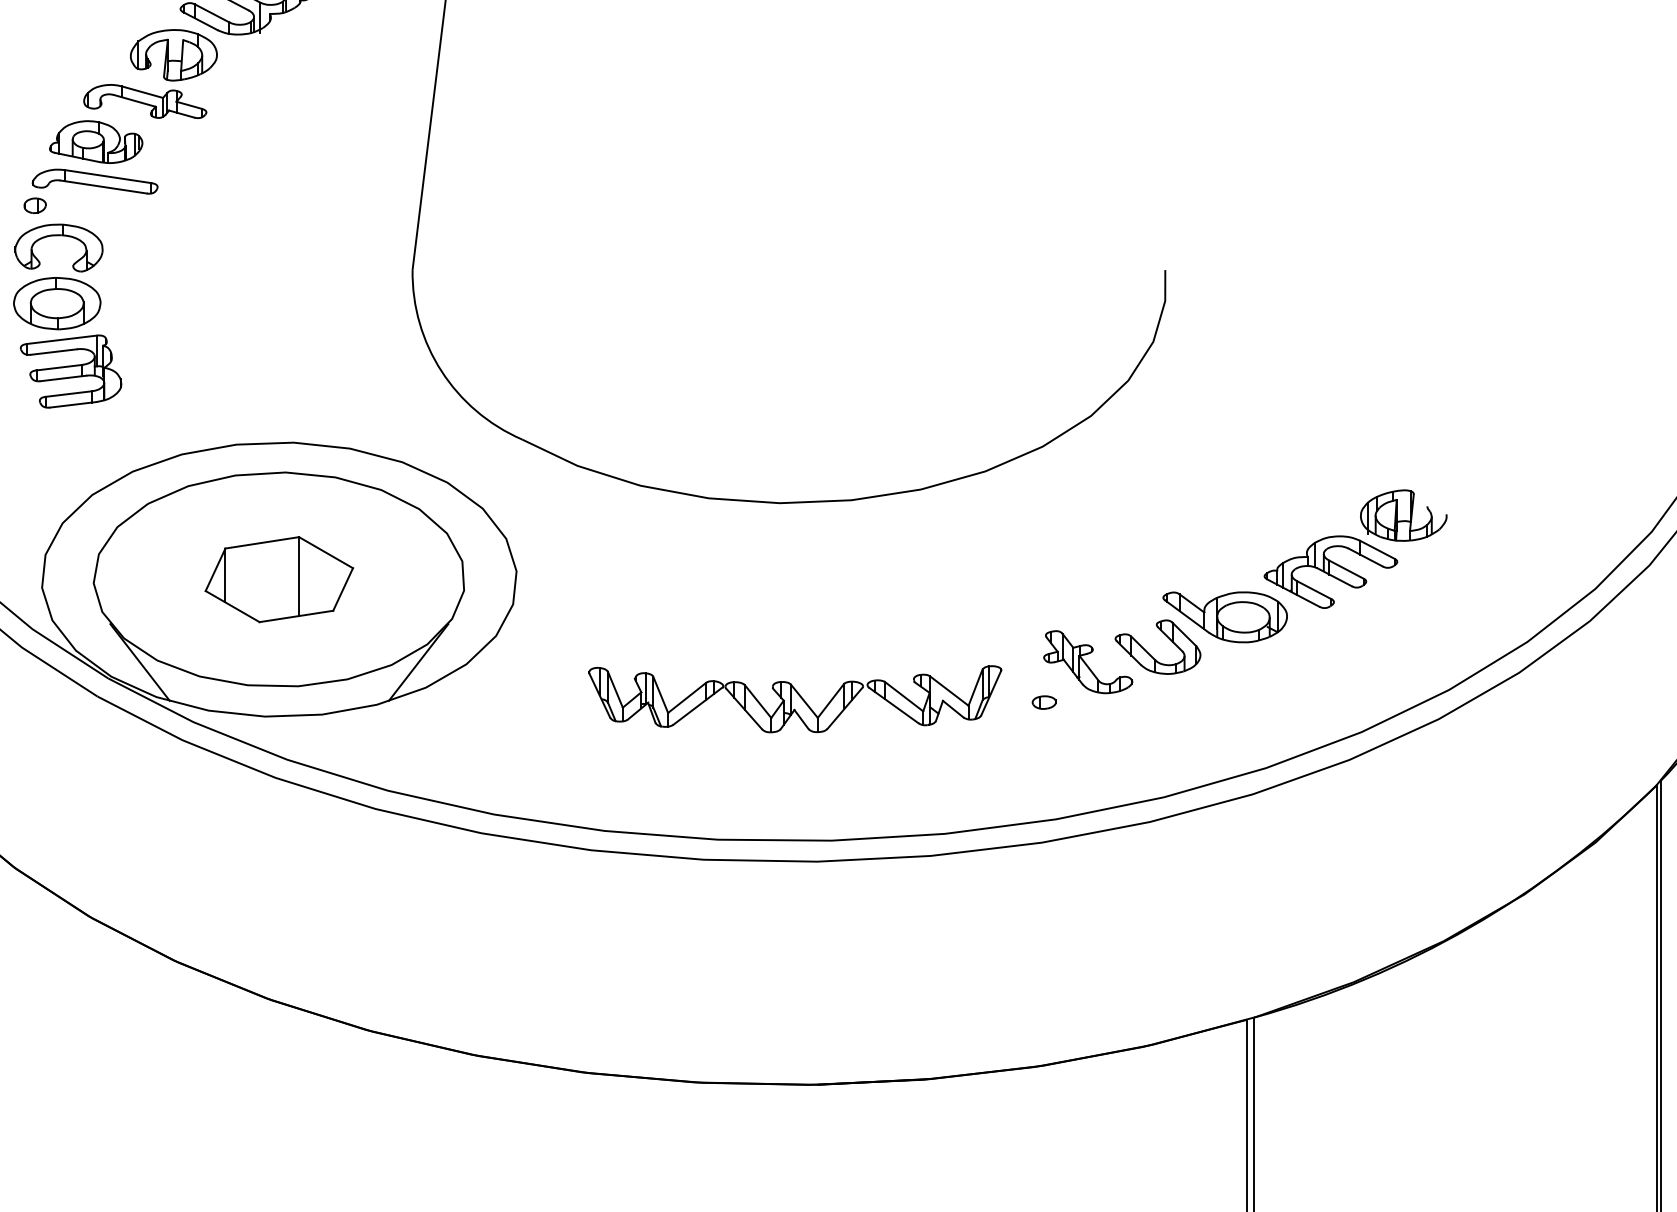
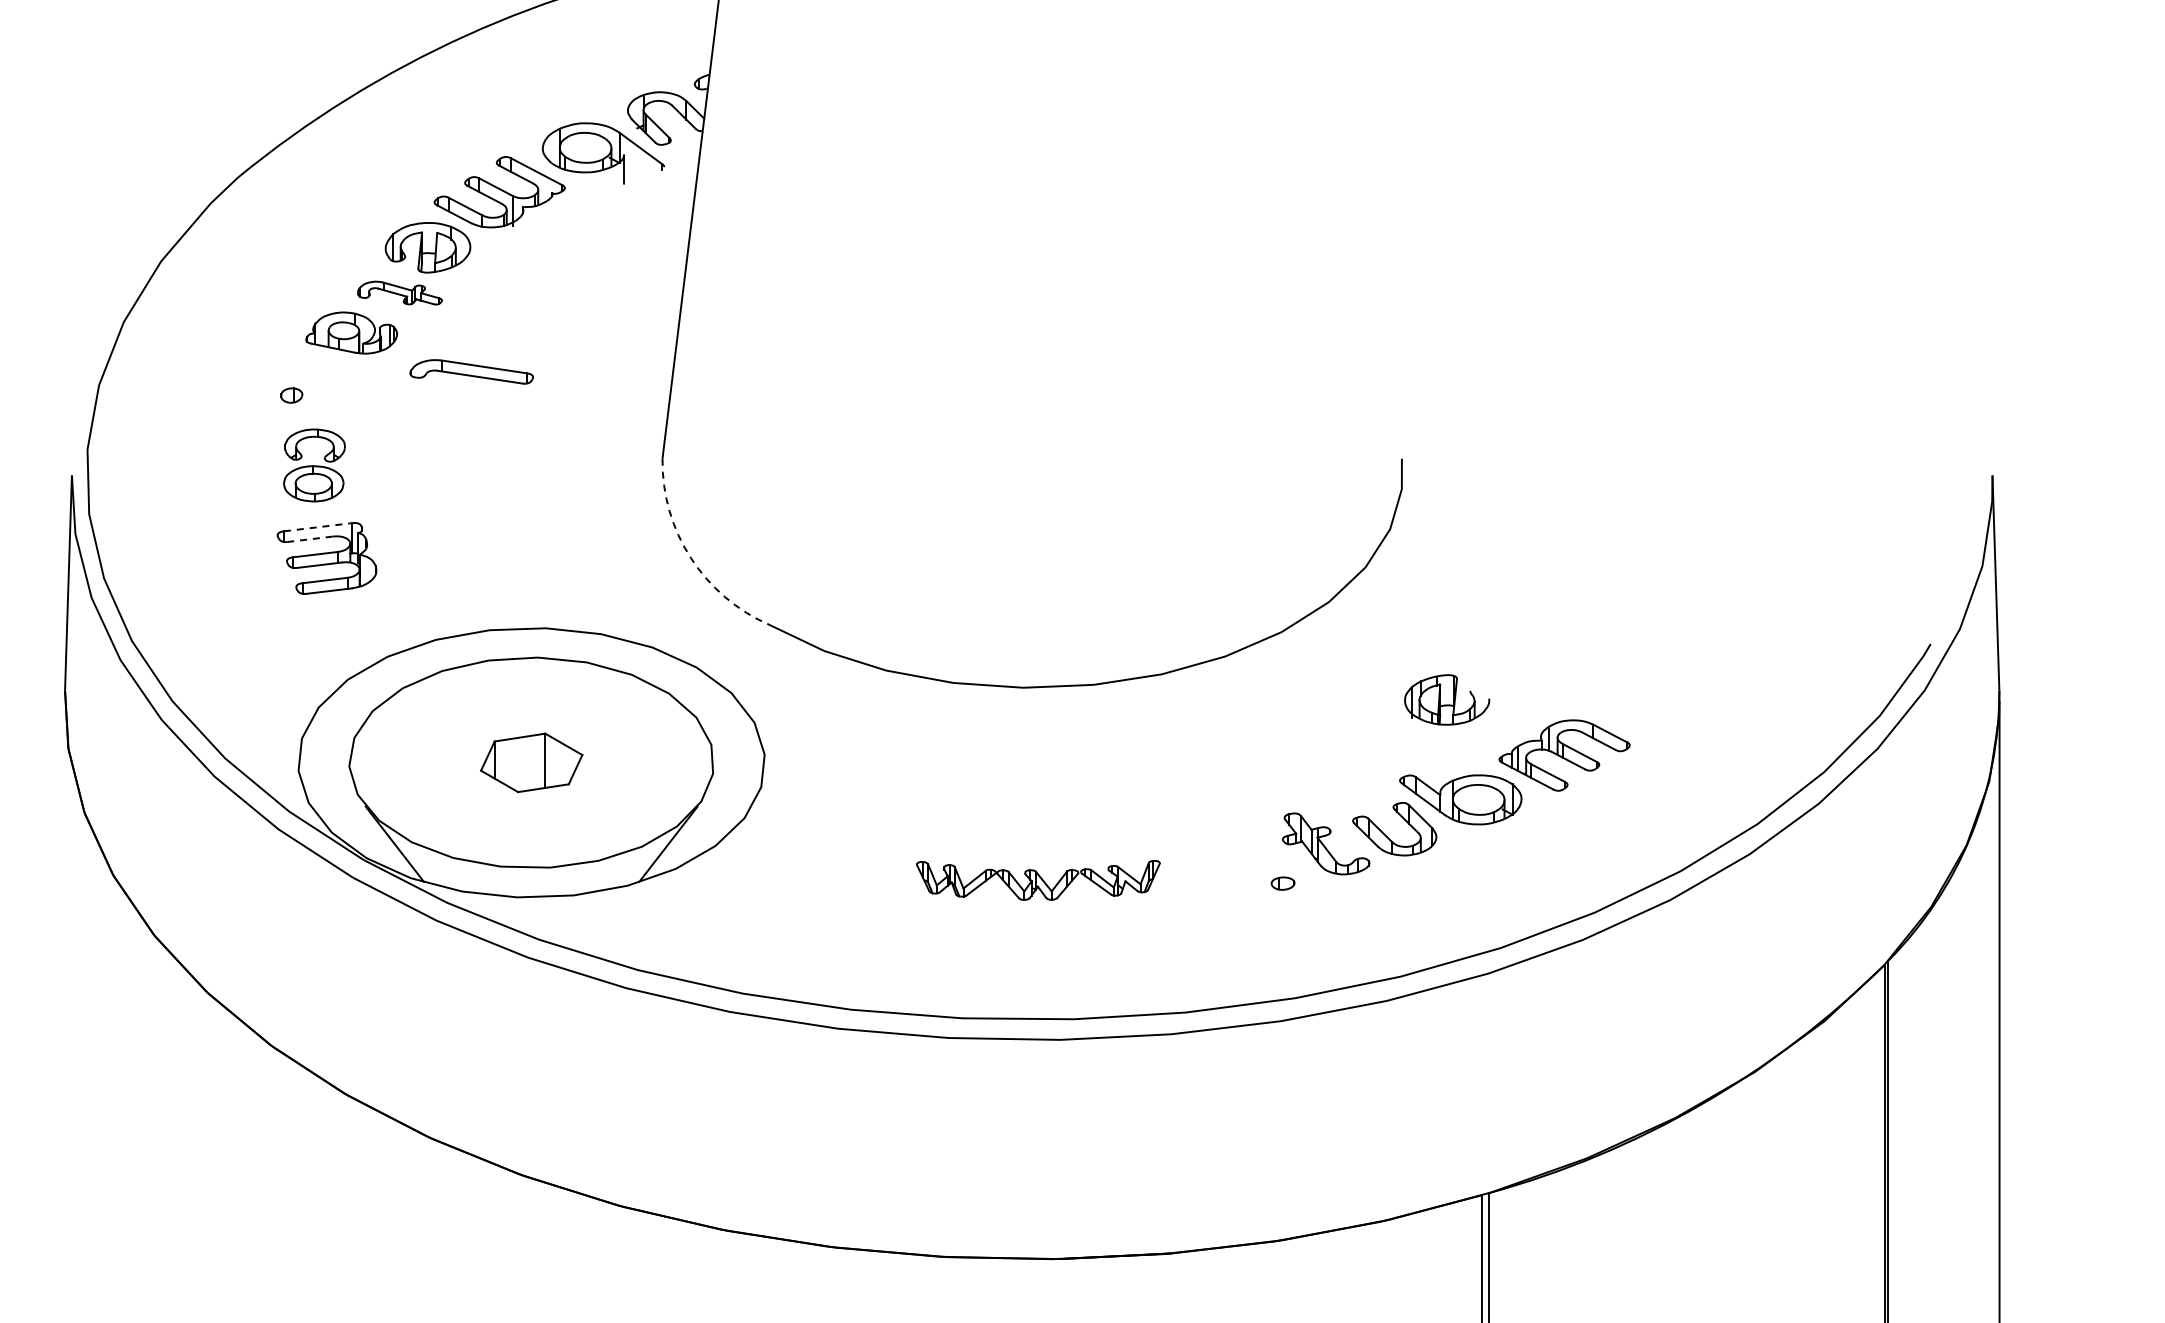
part: (144, 100) -> (399, 292), size x0.7
part: (94, 181) -> (471, 371), moved
part: (58, 276) -> (314, 465), size x0.7
line: (62, 340) -> (318, 527), solid -> dashed
line: (54, 352) -> (310, 539), solid -> dashed
arc: (442, 371) -> (691, 558), solid -> dashed
part: (1404, 515) -> (1447, 699), moved
part: (279, 579) -> (531, 762), size x0.7
part: (795, 699) -> (1038, 880), size x0.6

